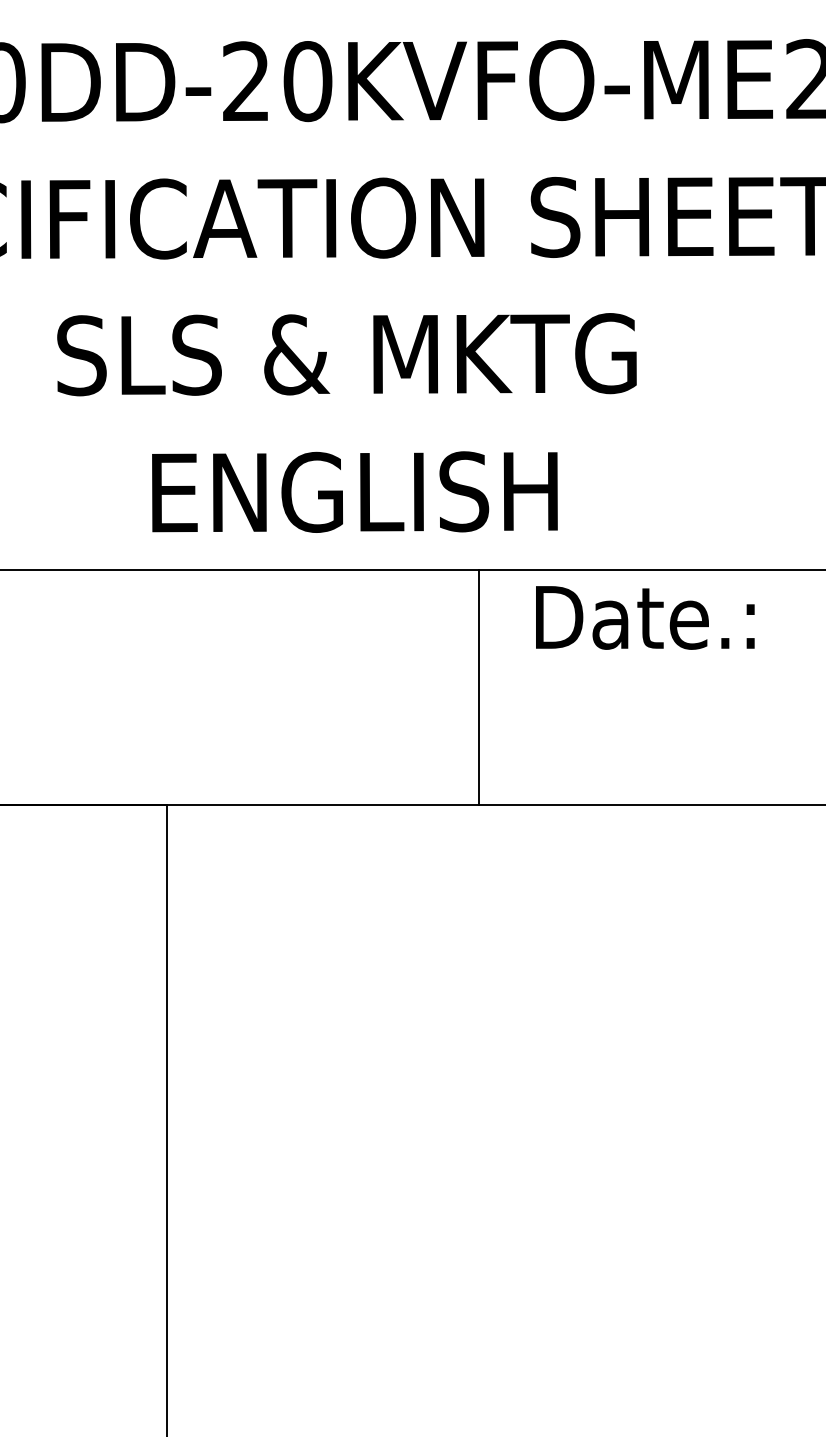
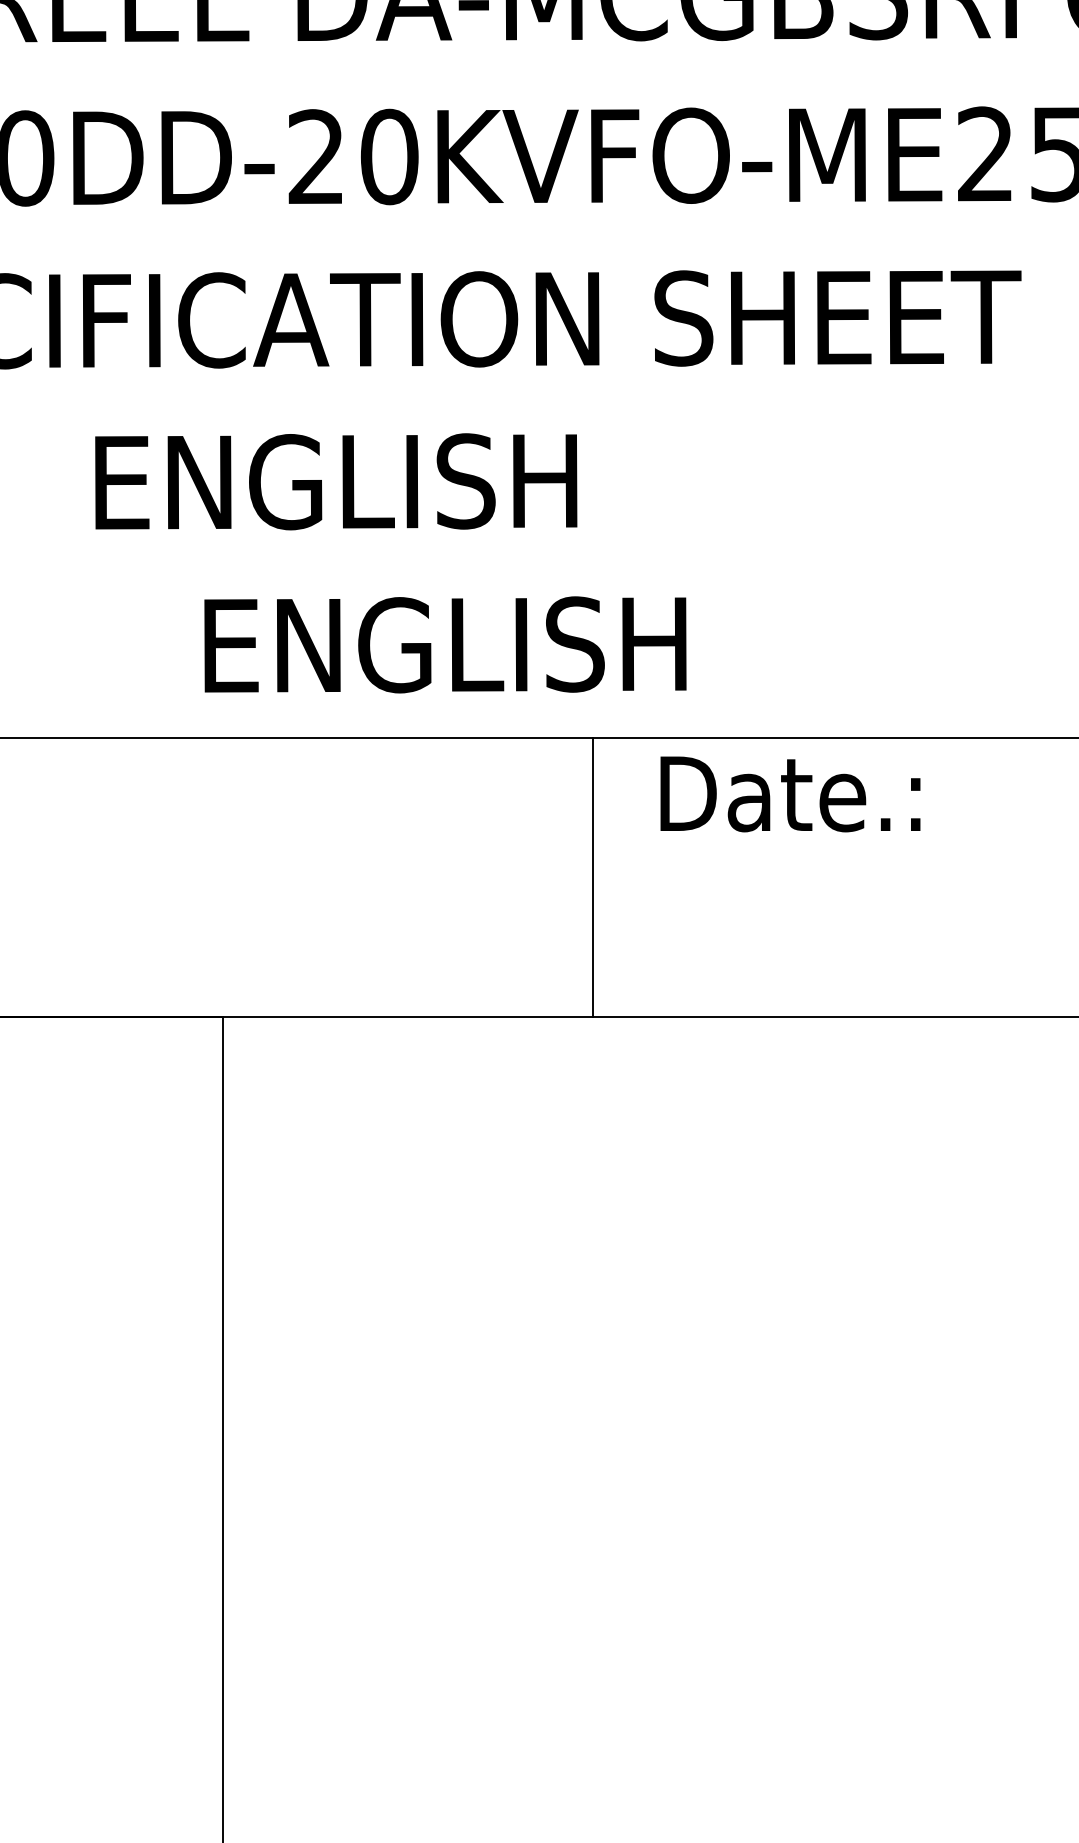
text: (346, 354) -> (435, 481), SLS & MKTG -> ENGLISH

